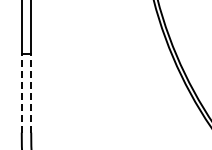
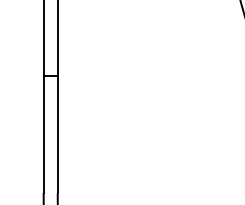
line: (21, 93) -> (43, 135), dashed -> solid
line: (31, 93) -> (58, 135), dashed -> solid

